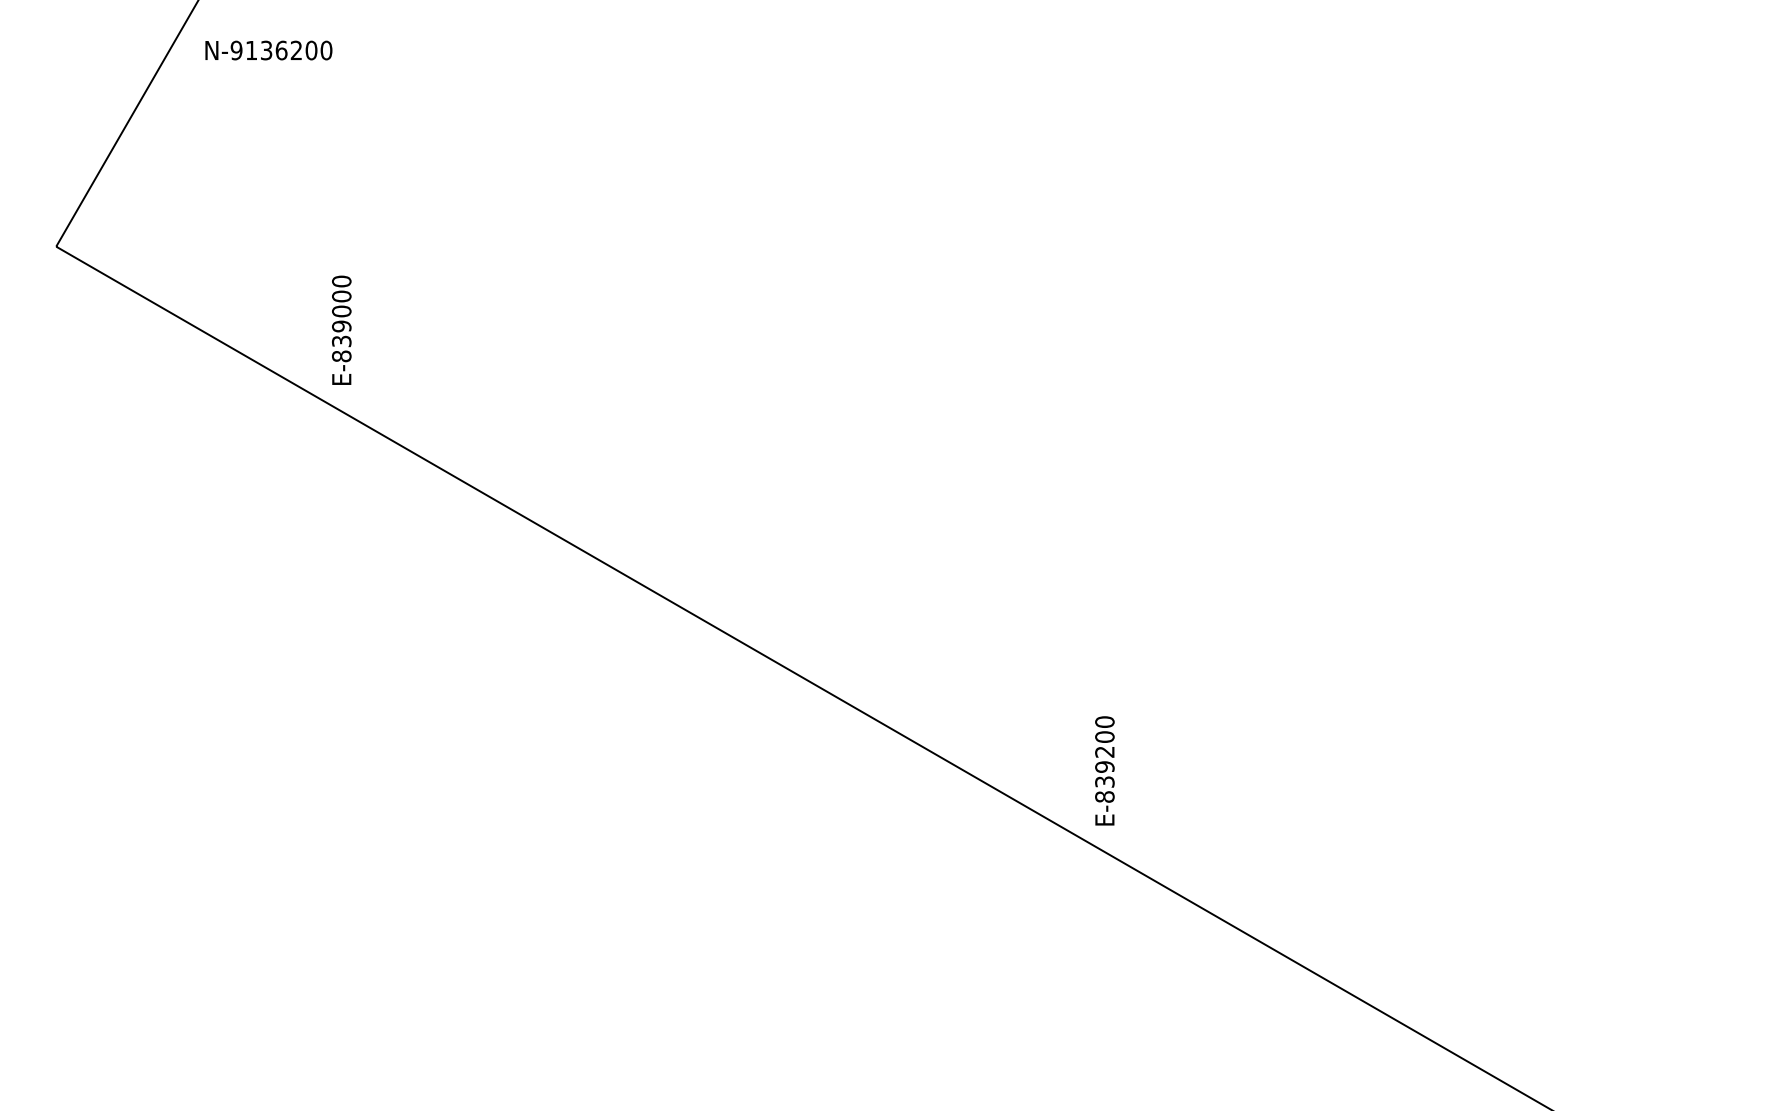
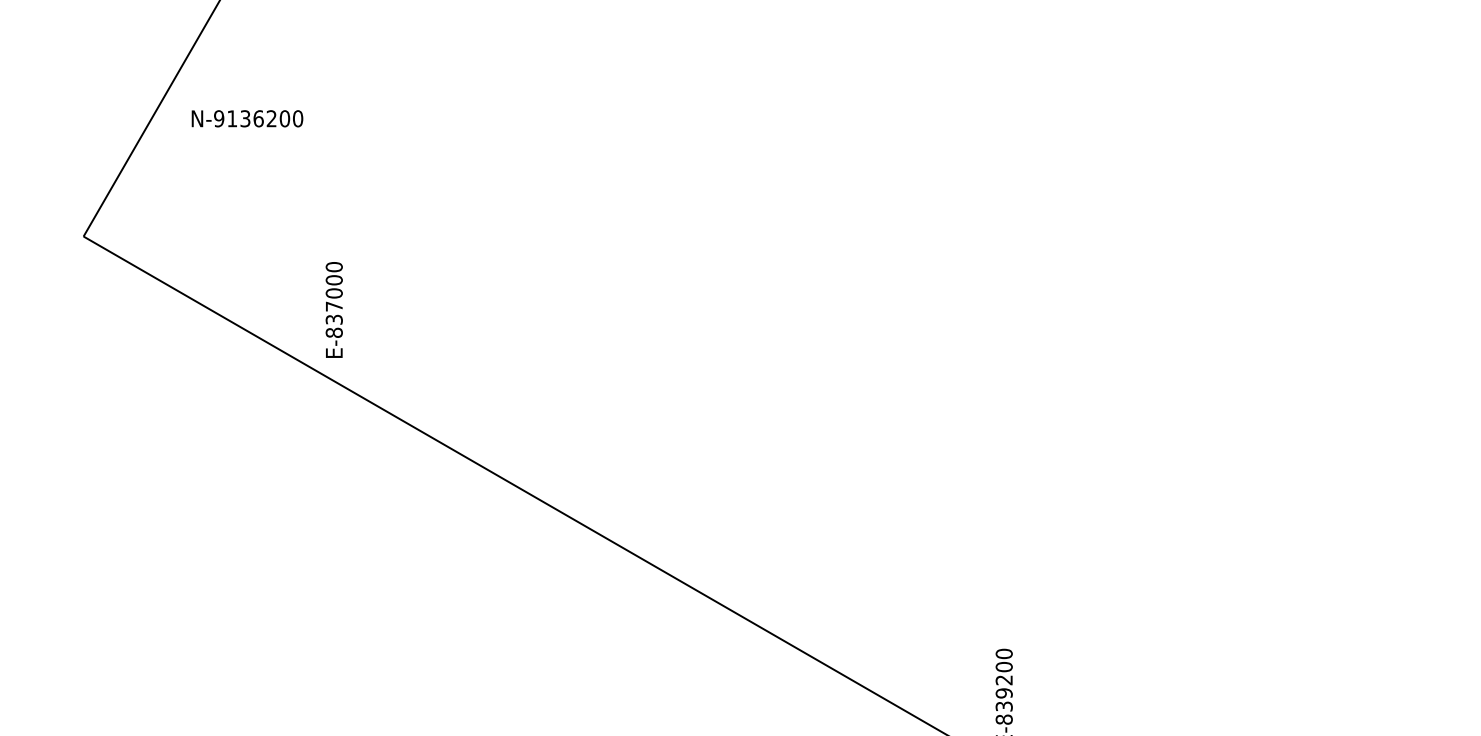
text: (268, 50) -> (247, 118), moved
text: (341, 326) -> (334, 306), E-839000 -> E-837000

